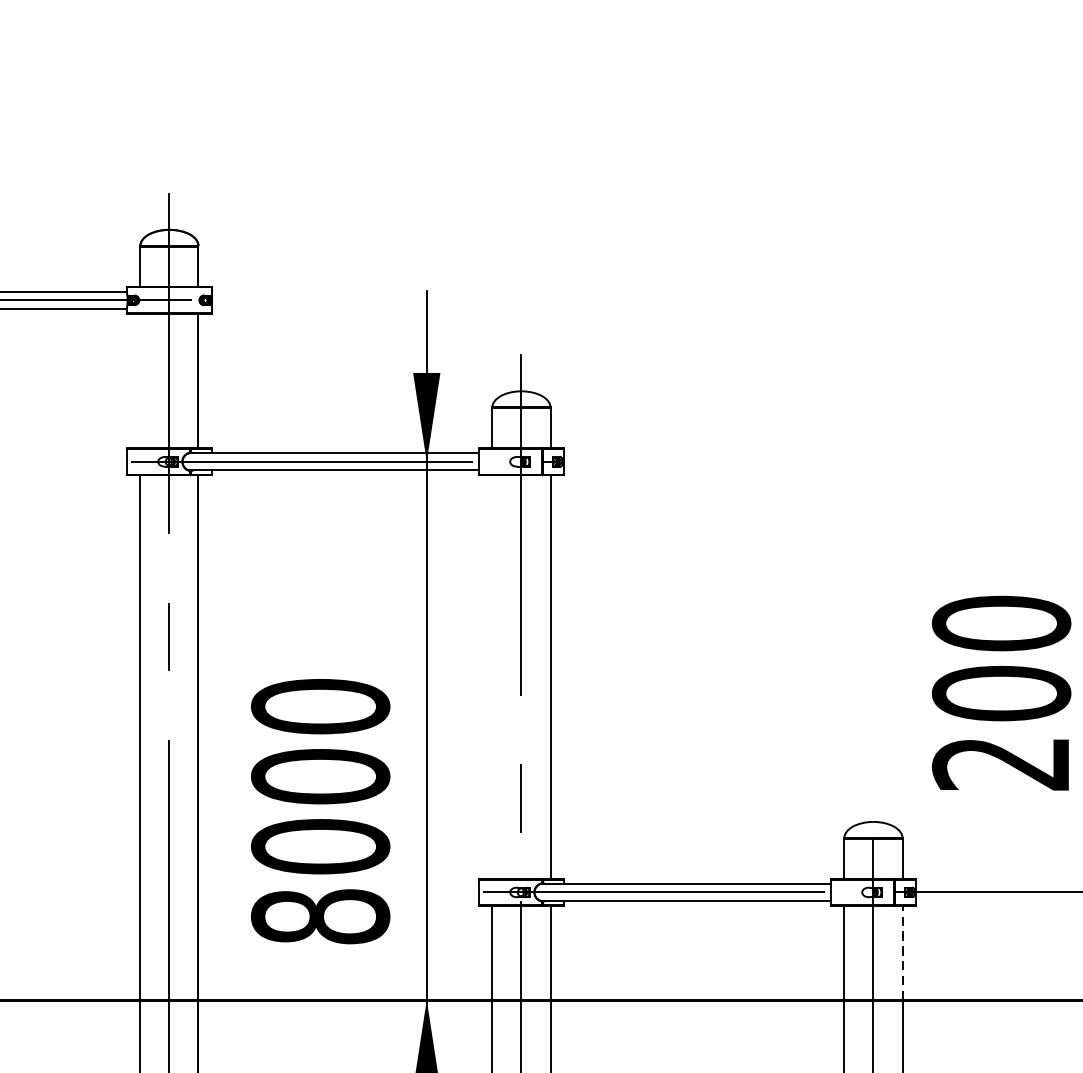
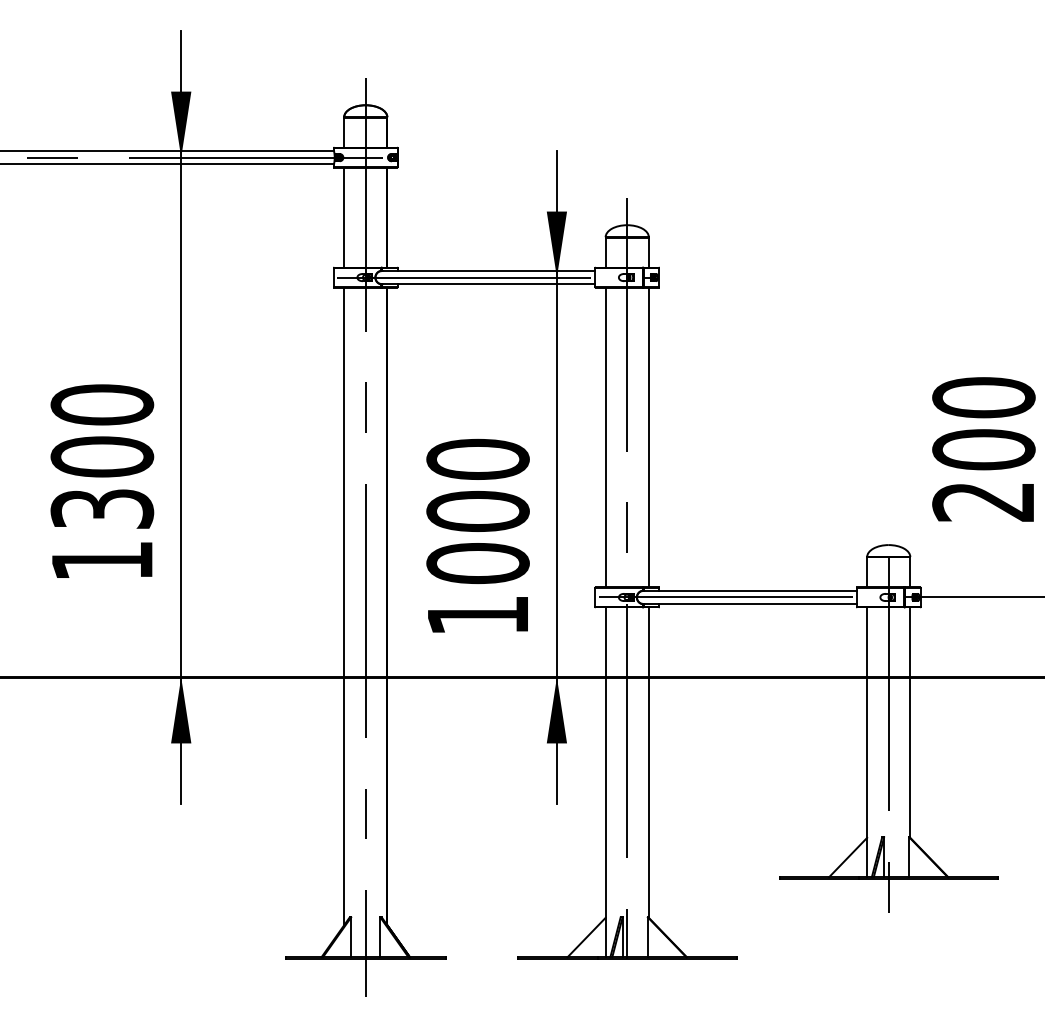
line: (140, 380) -> (344, 217), added
line: (492, 677) -> (605, 437), added
text: (319, 916) -> (477, 615), 8000 -> 1000
line: (902, 953) -> (910, 642), dashed -> solid

